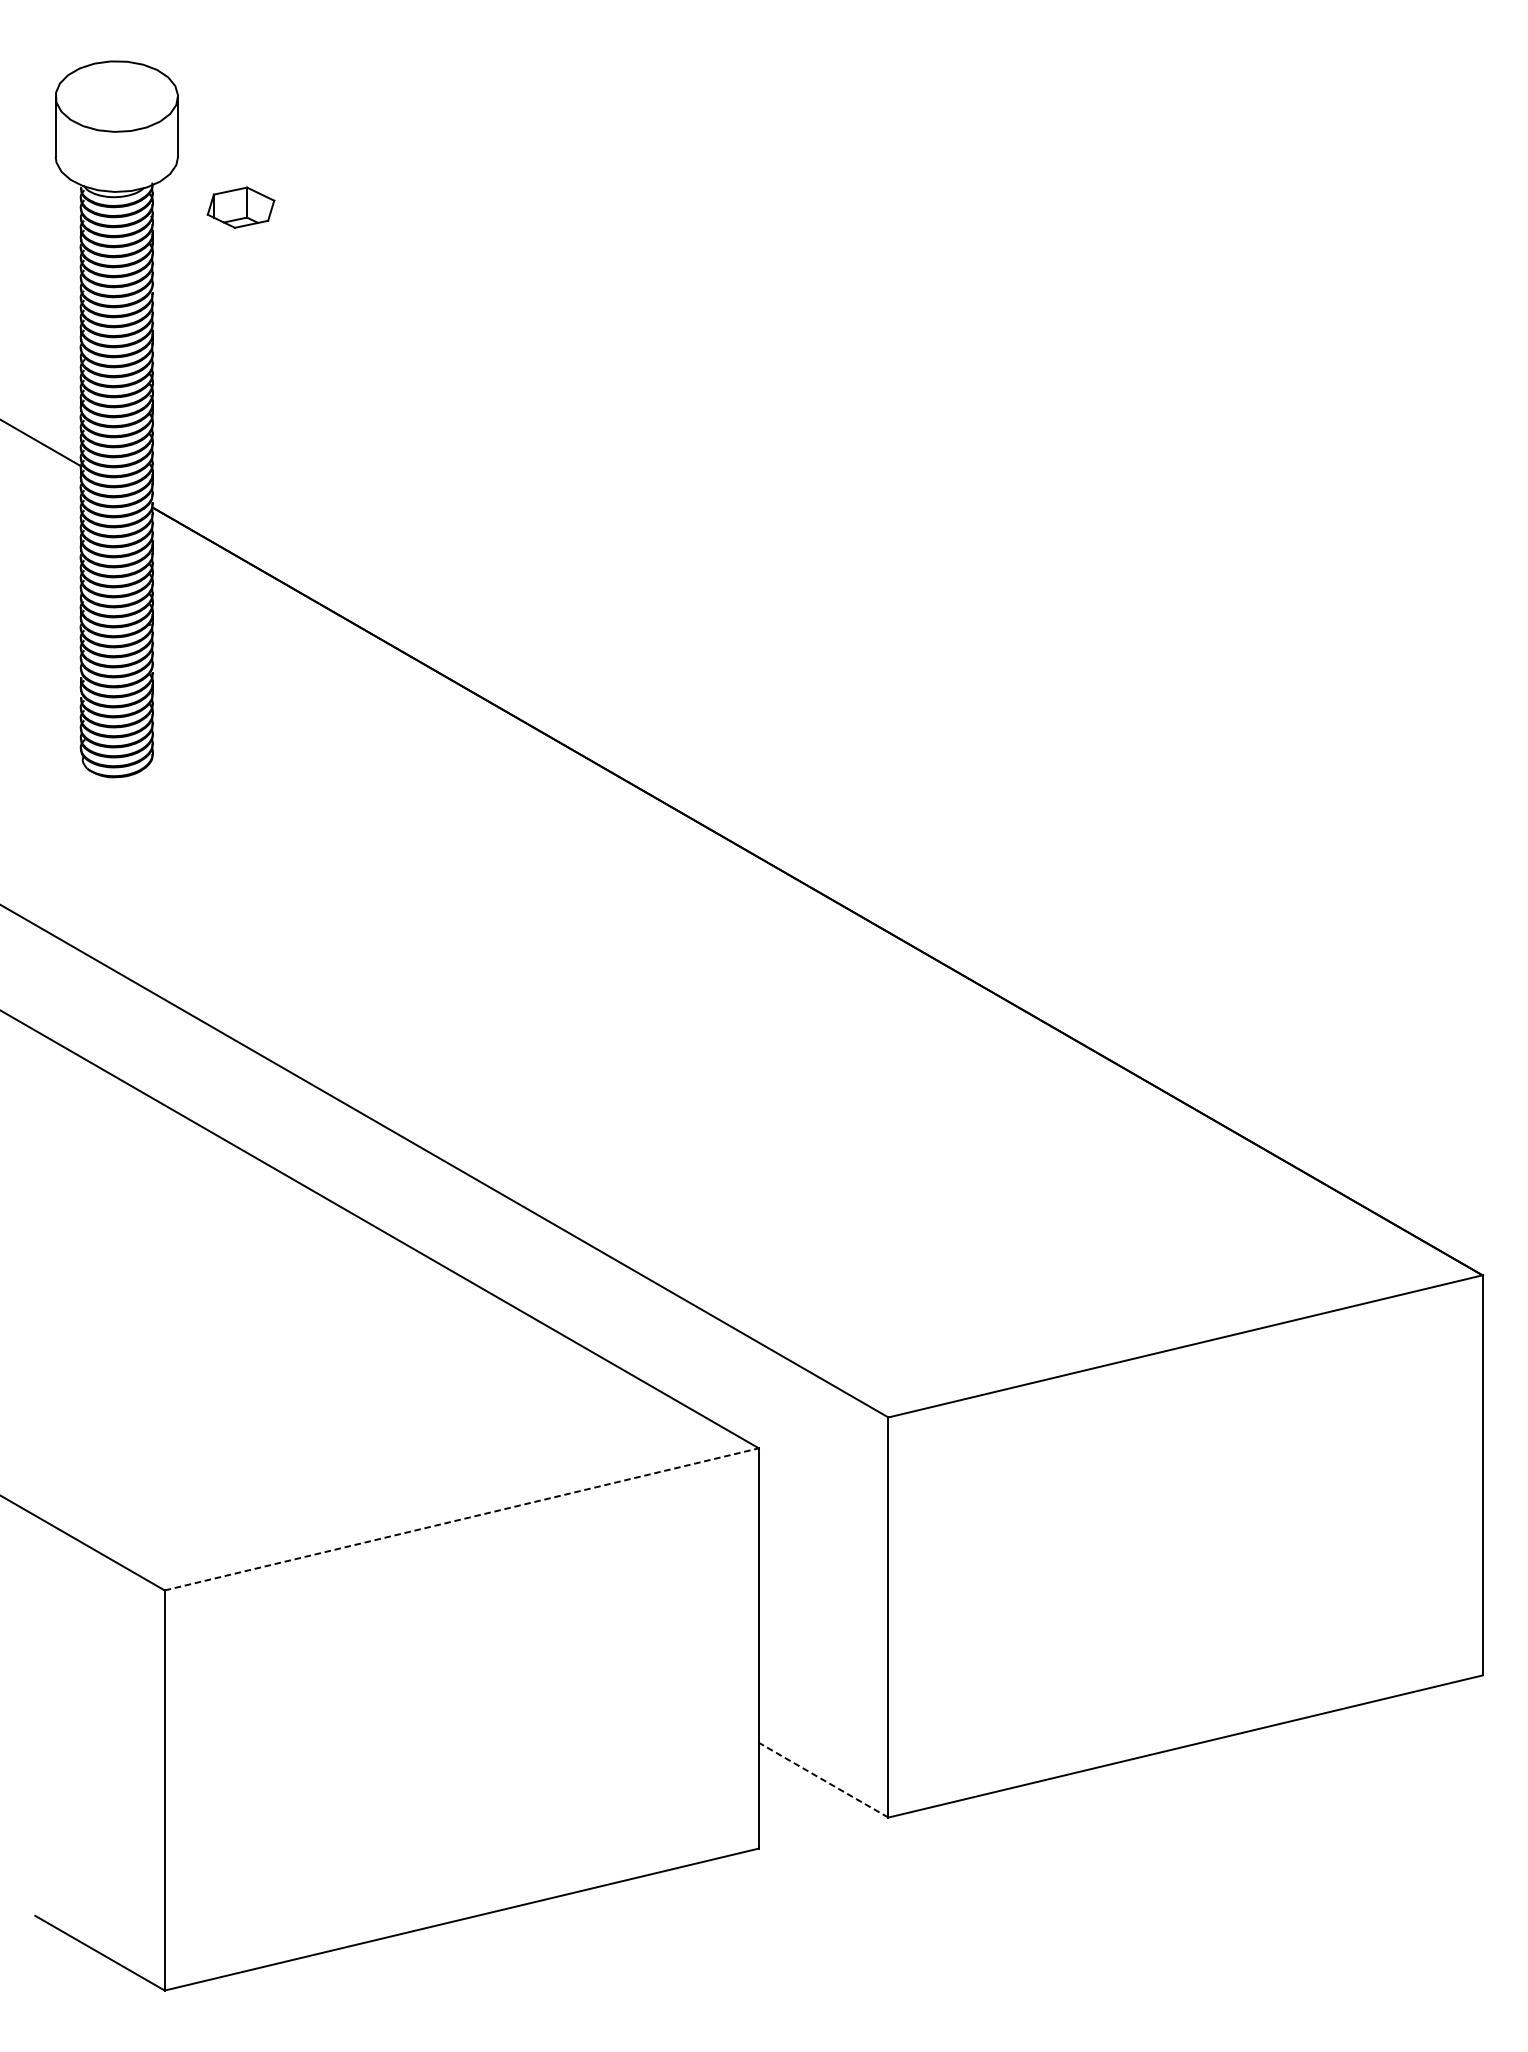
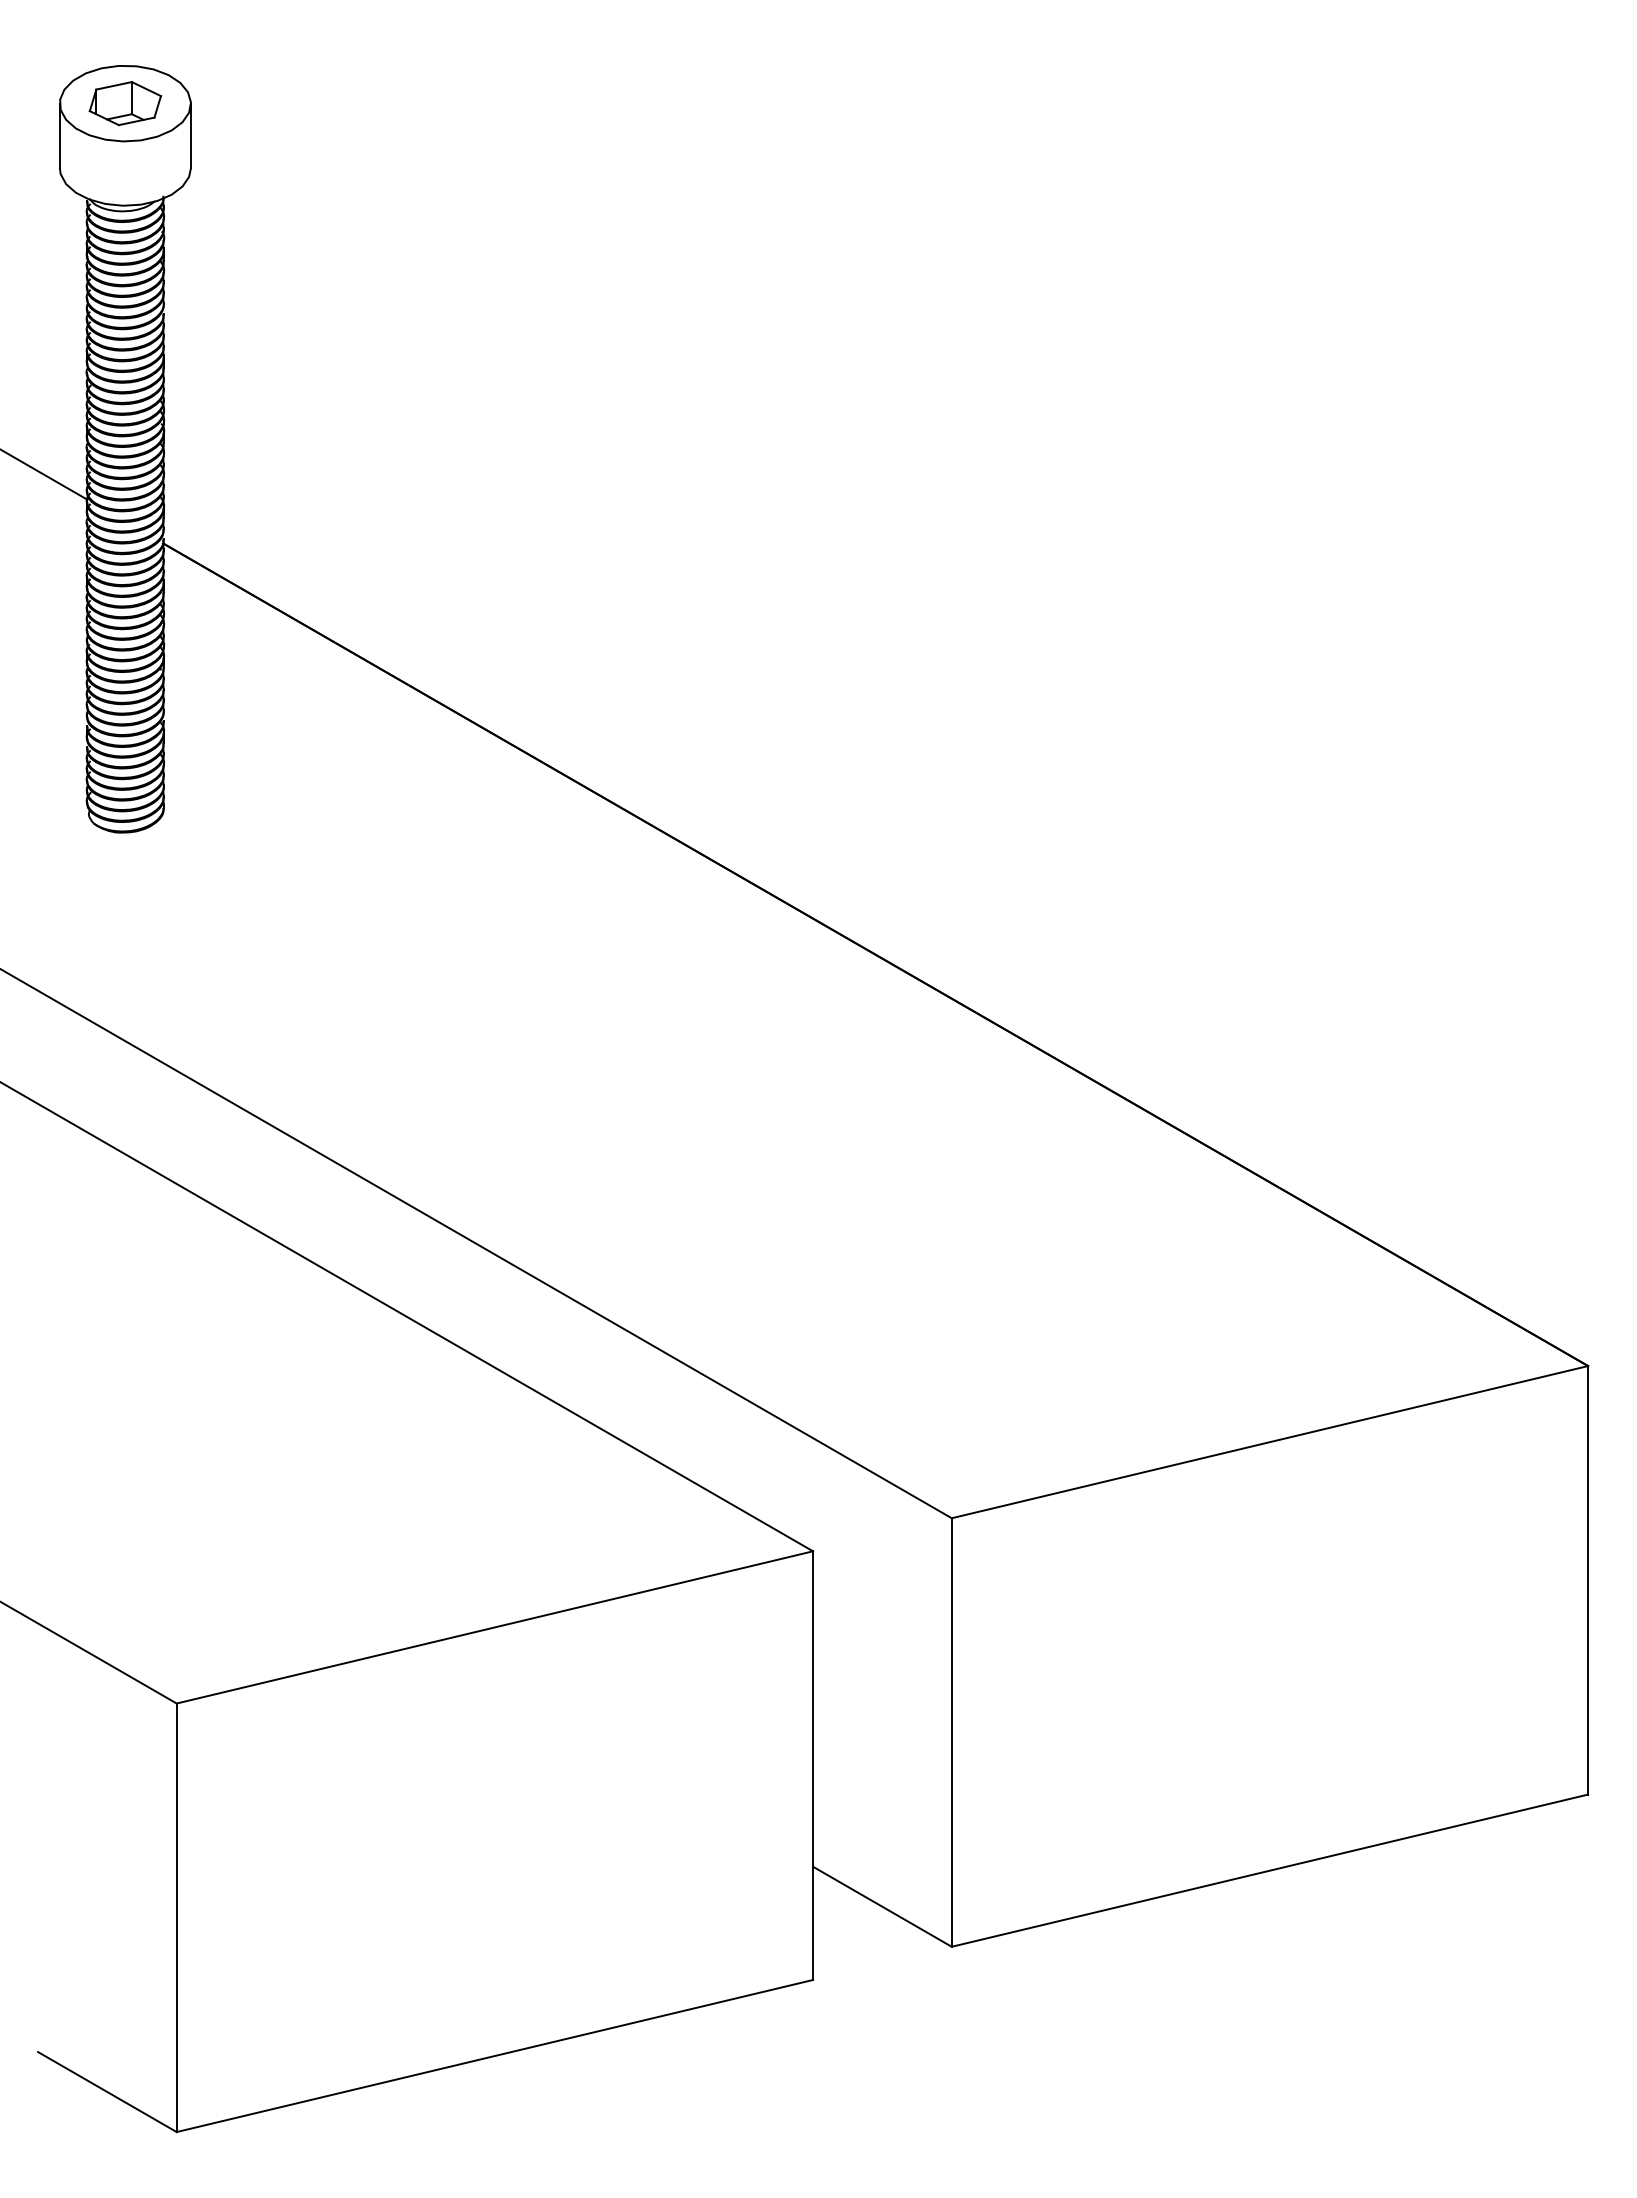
part: (241, 207) -> (125, 103), moved
line: (462, 1519) -> (495, 1627), dashed -> solid
line: (822, 1779) -> (881, 1906), dashed -> solid

